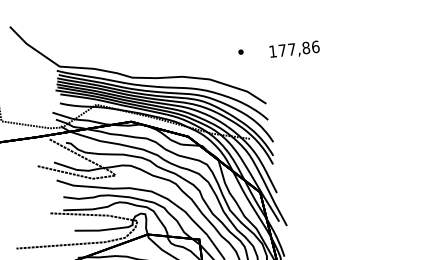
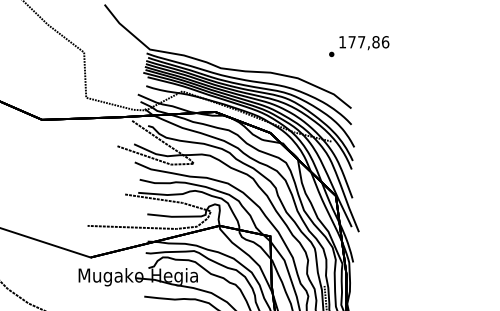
text: (294, 50) -> (364, 43), moved

